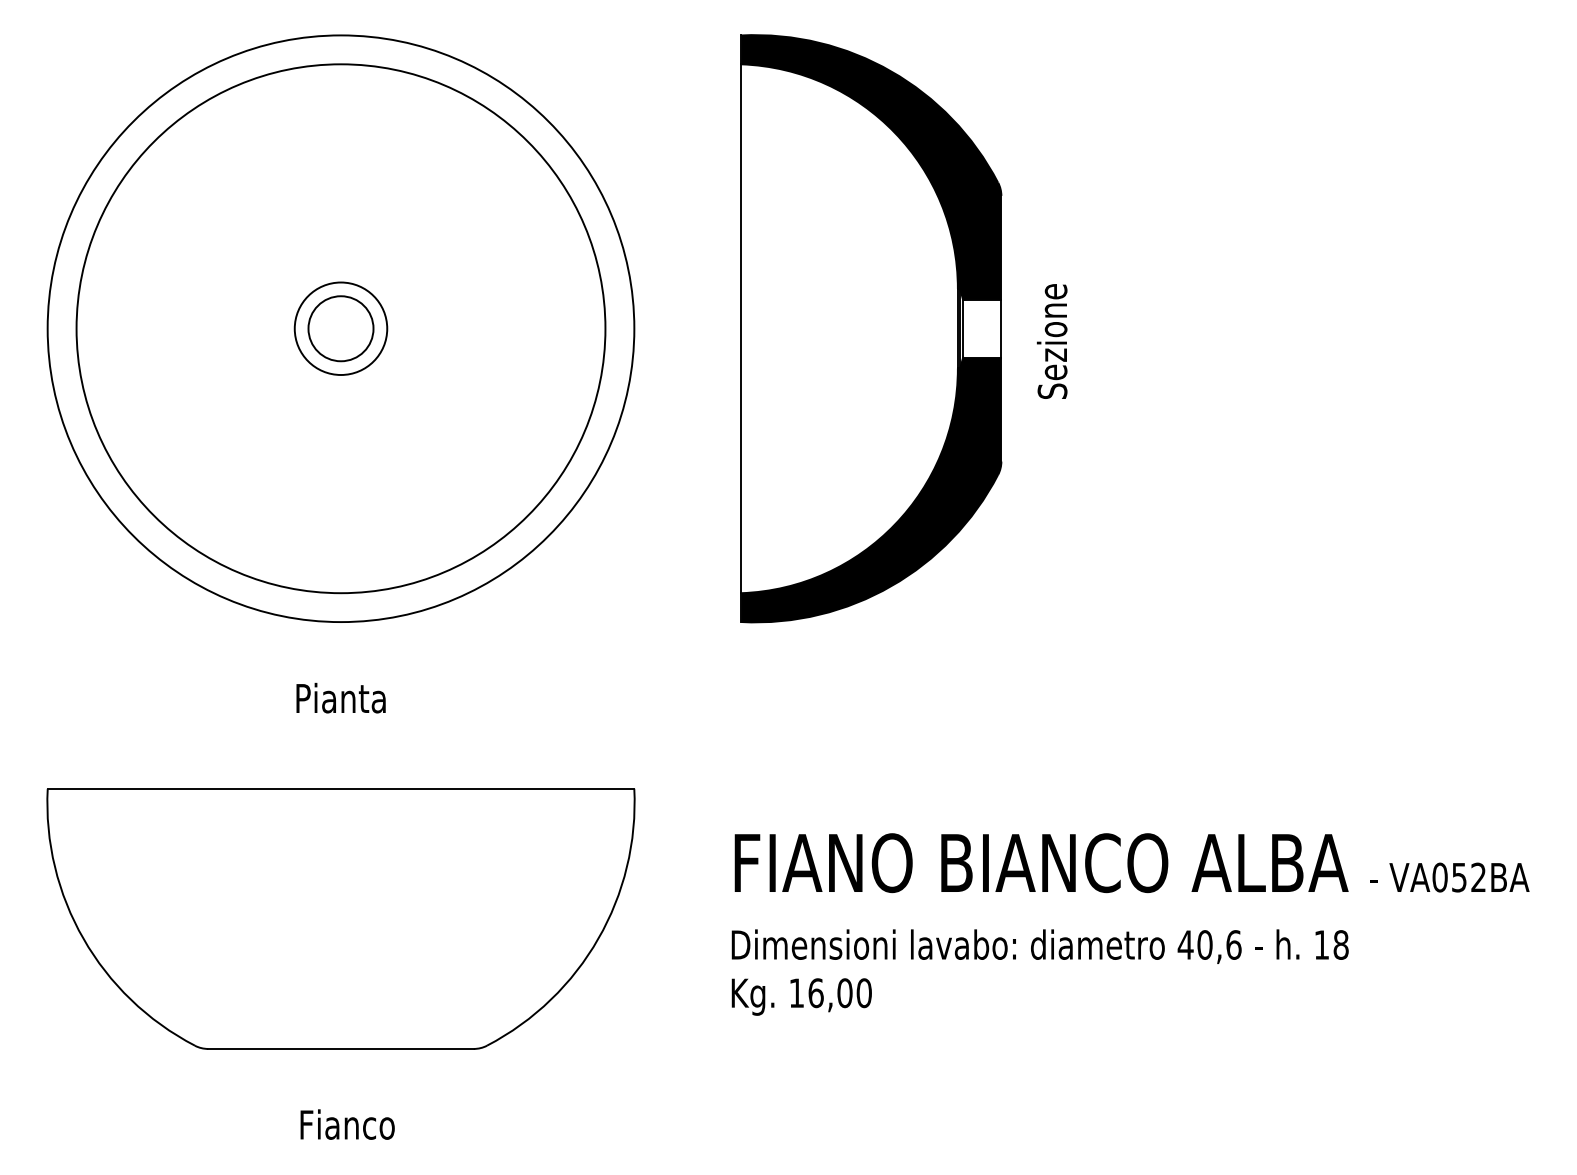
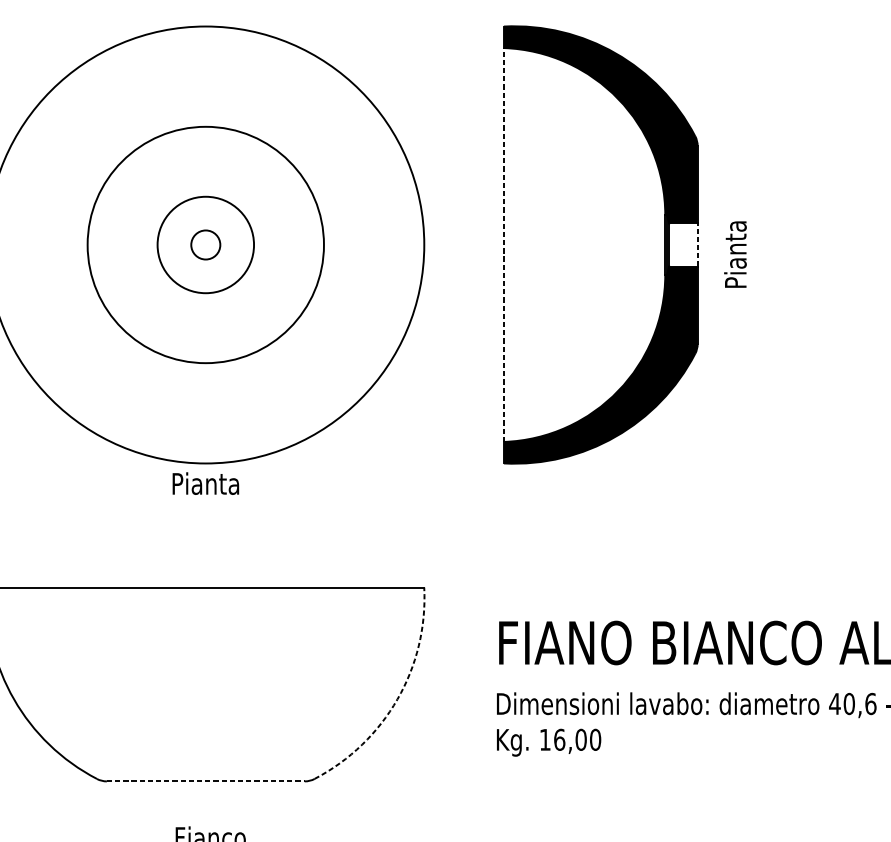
circle: (340, 328) -> (205, 244), size x0.6
circle: (340, 328) -> (205, 244), size x0.6
circle: (340, 328) -> (205, 244), size x1.4
line: (741, 328) -> (504, 244), solid -> dashed
line: (1001, 328) -> (697, 244), solid -> dashed
text: (1051, 341) -> (734, 254), Sezione -> Pianta
text: (340, 697) -> (205, 483), moved
arc: (598, 938) -> (397, 699), solid -> dashed
line: (341, 1048) -> (206, 781), solid -> dashed

